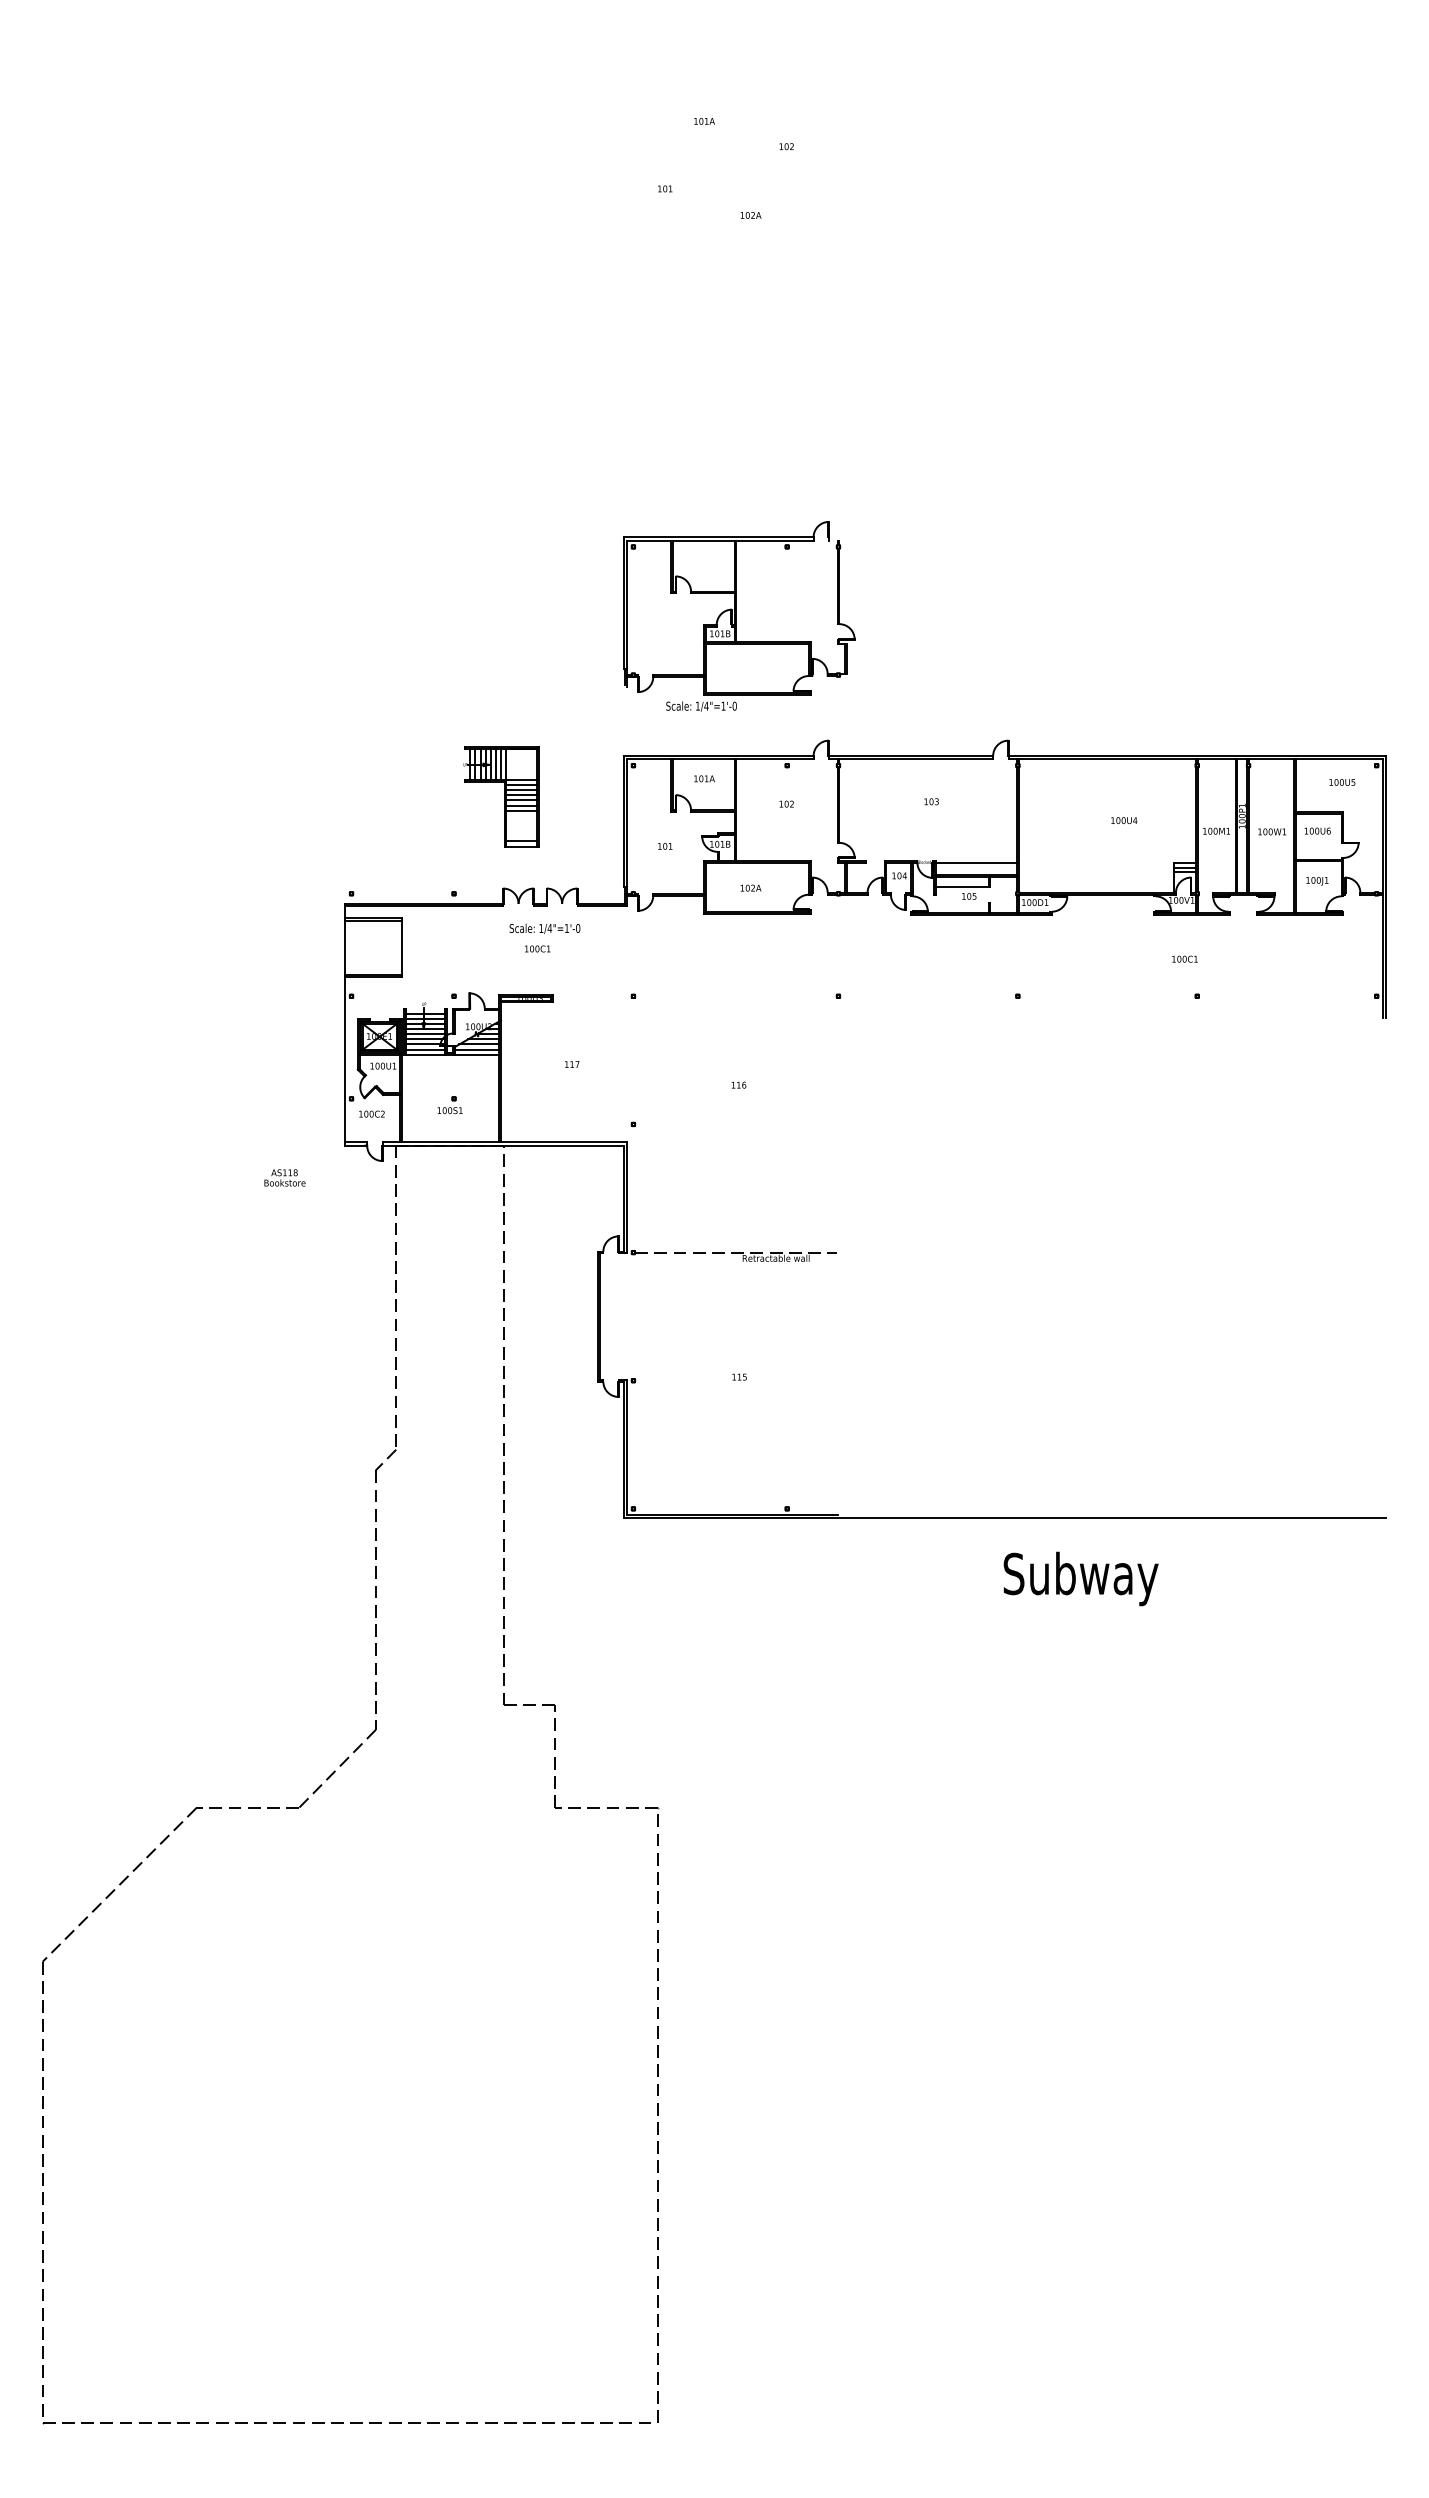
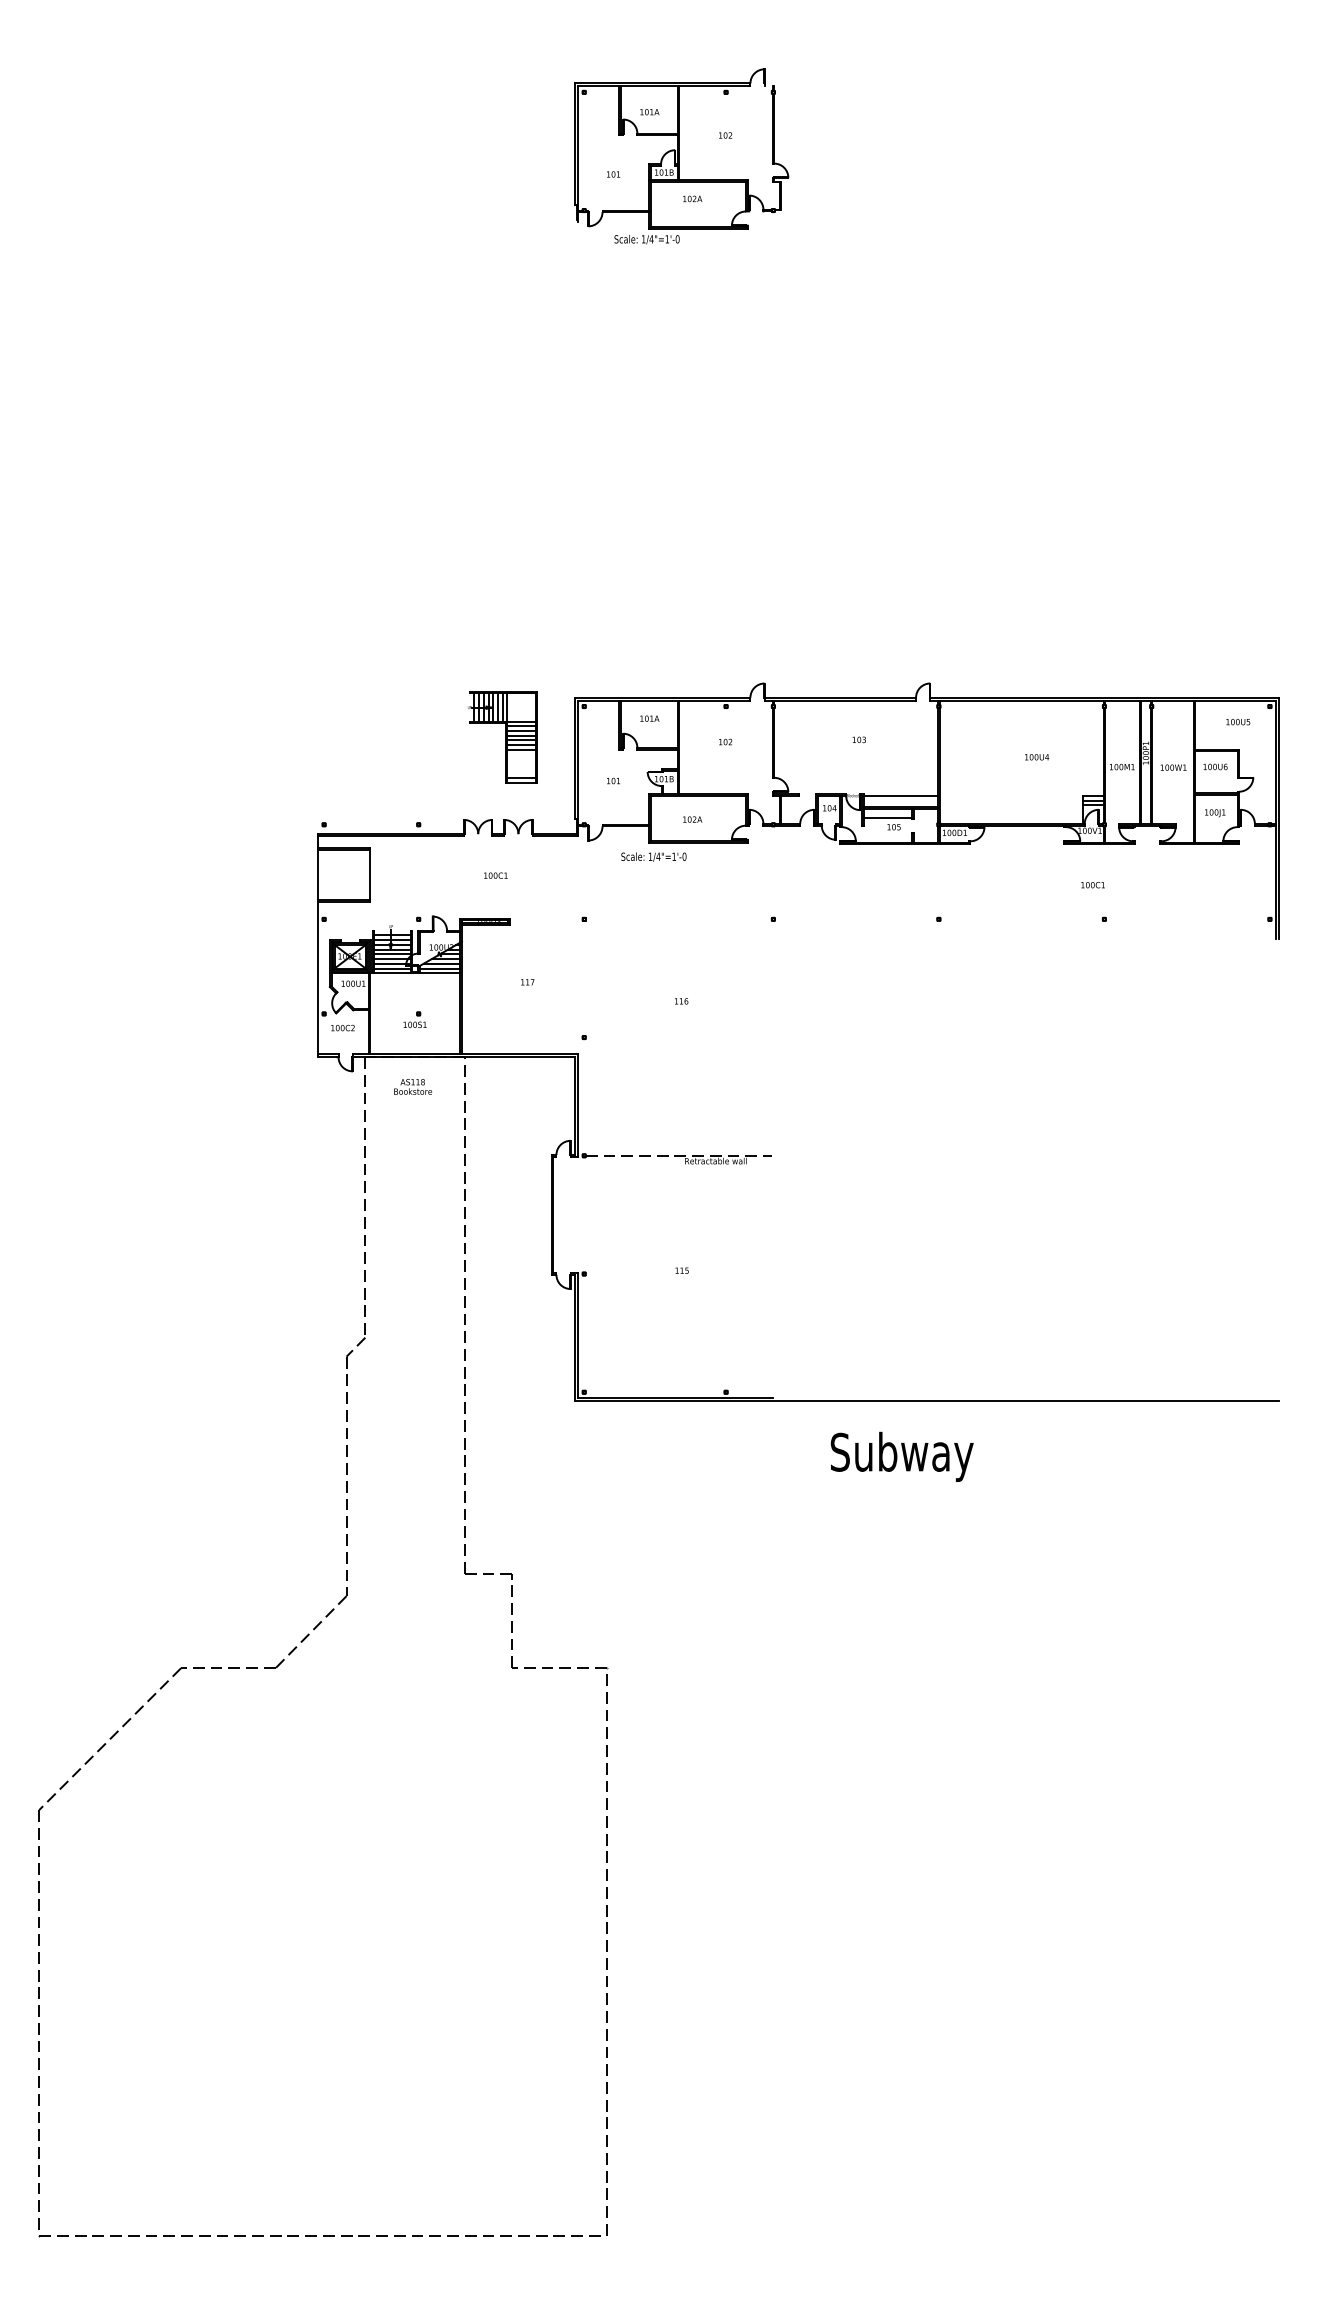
part: (739, 616) -> (682, 156), moved
part: (501, 796) -> (503, 736), moved
text: (544, 928) -> (653, 856), moved
text: (284, 1177) -> (412, 1086), moved
text: (1080, 1578) -> (901, 1456), moved

